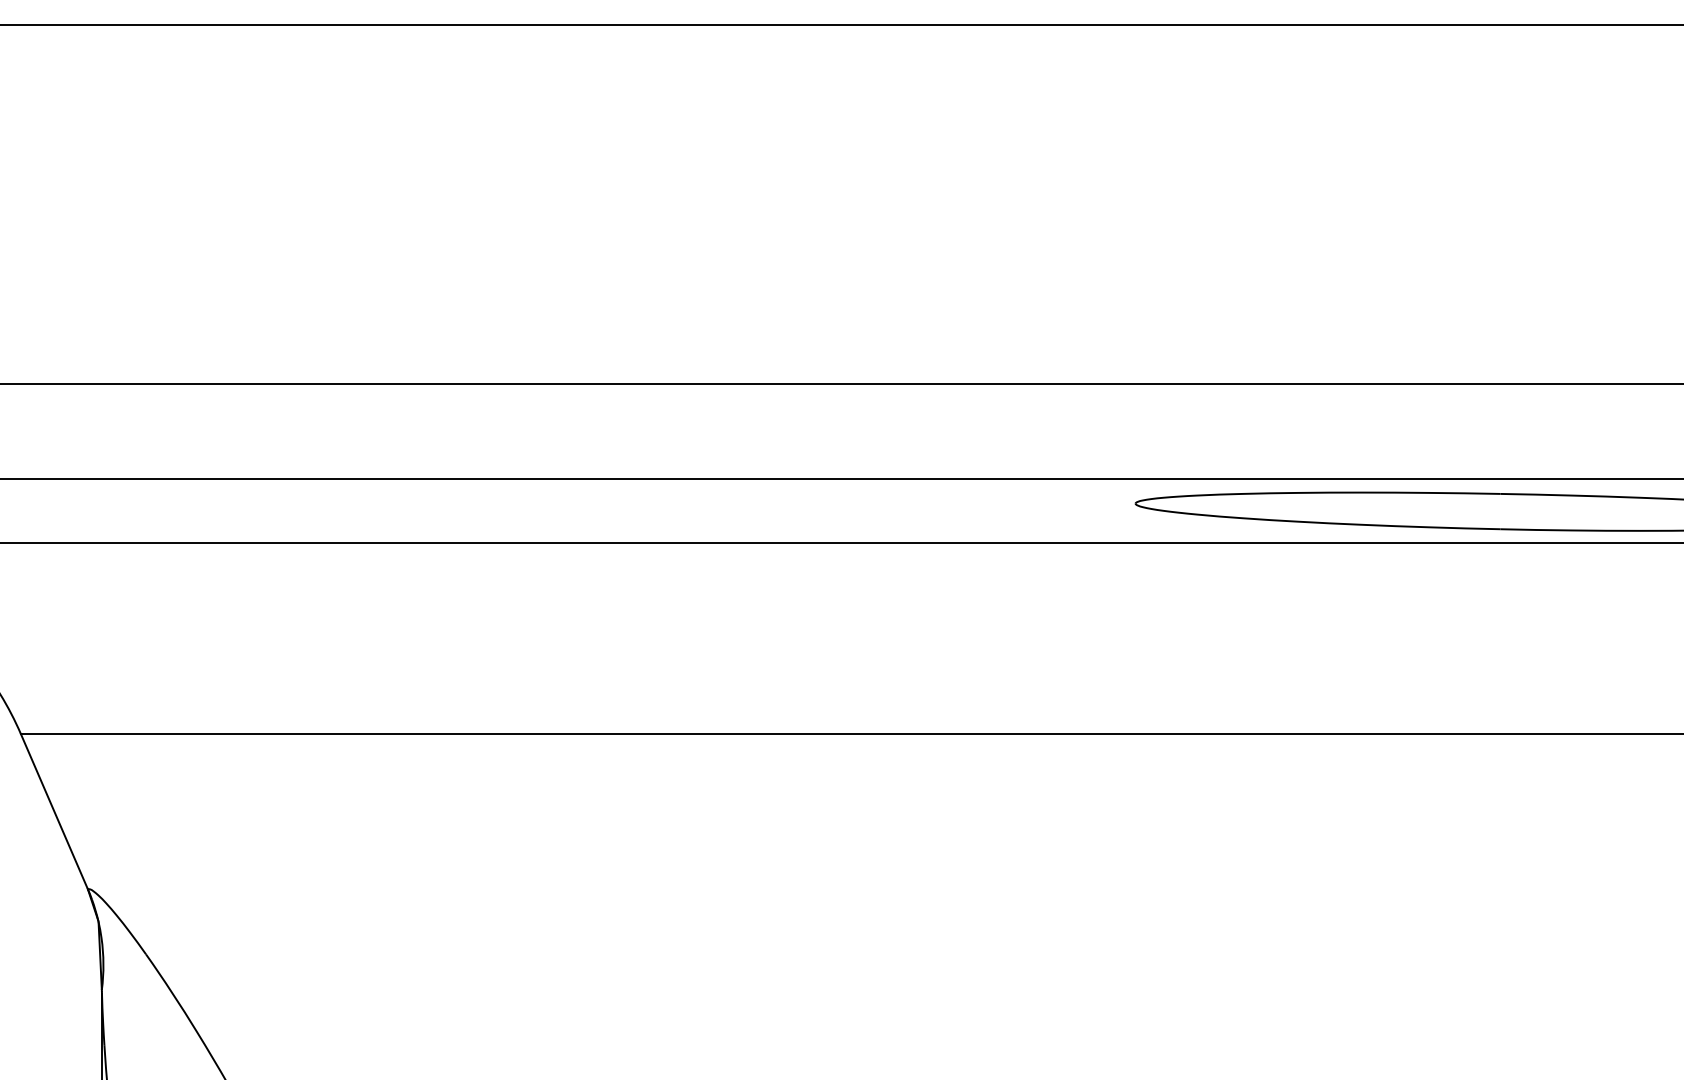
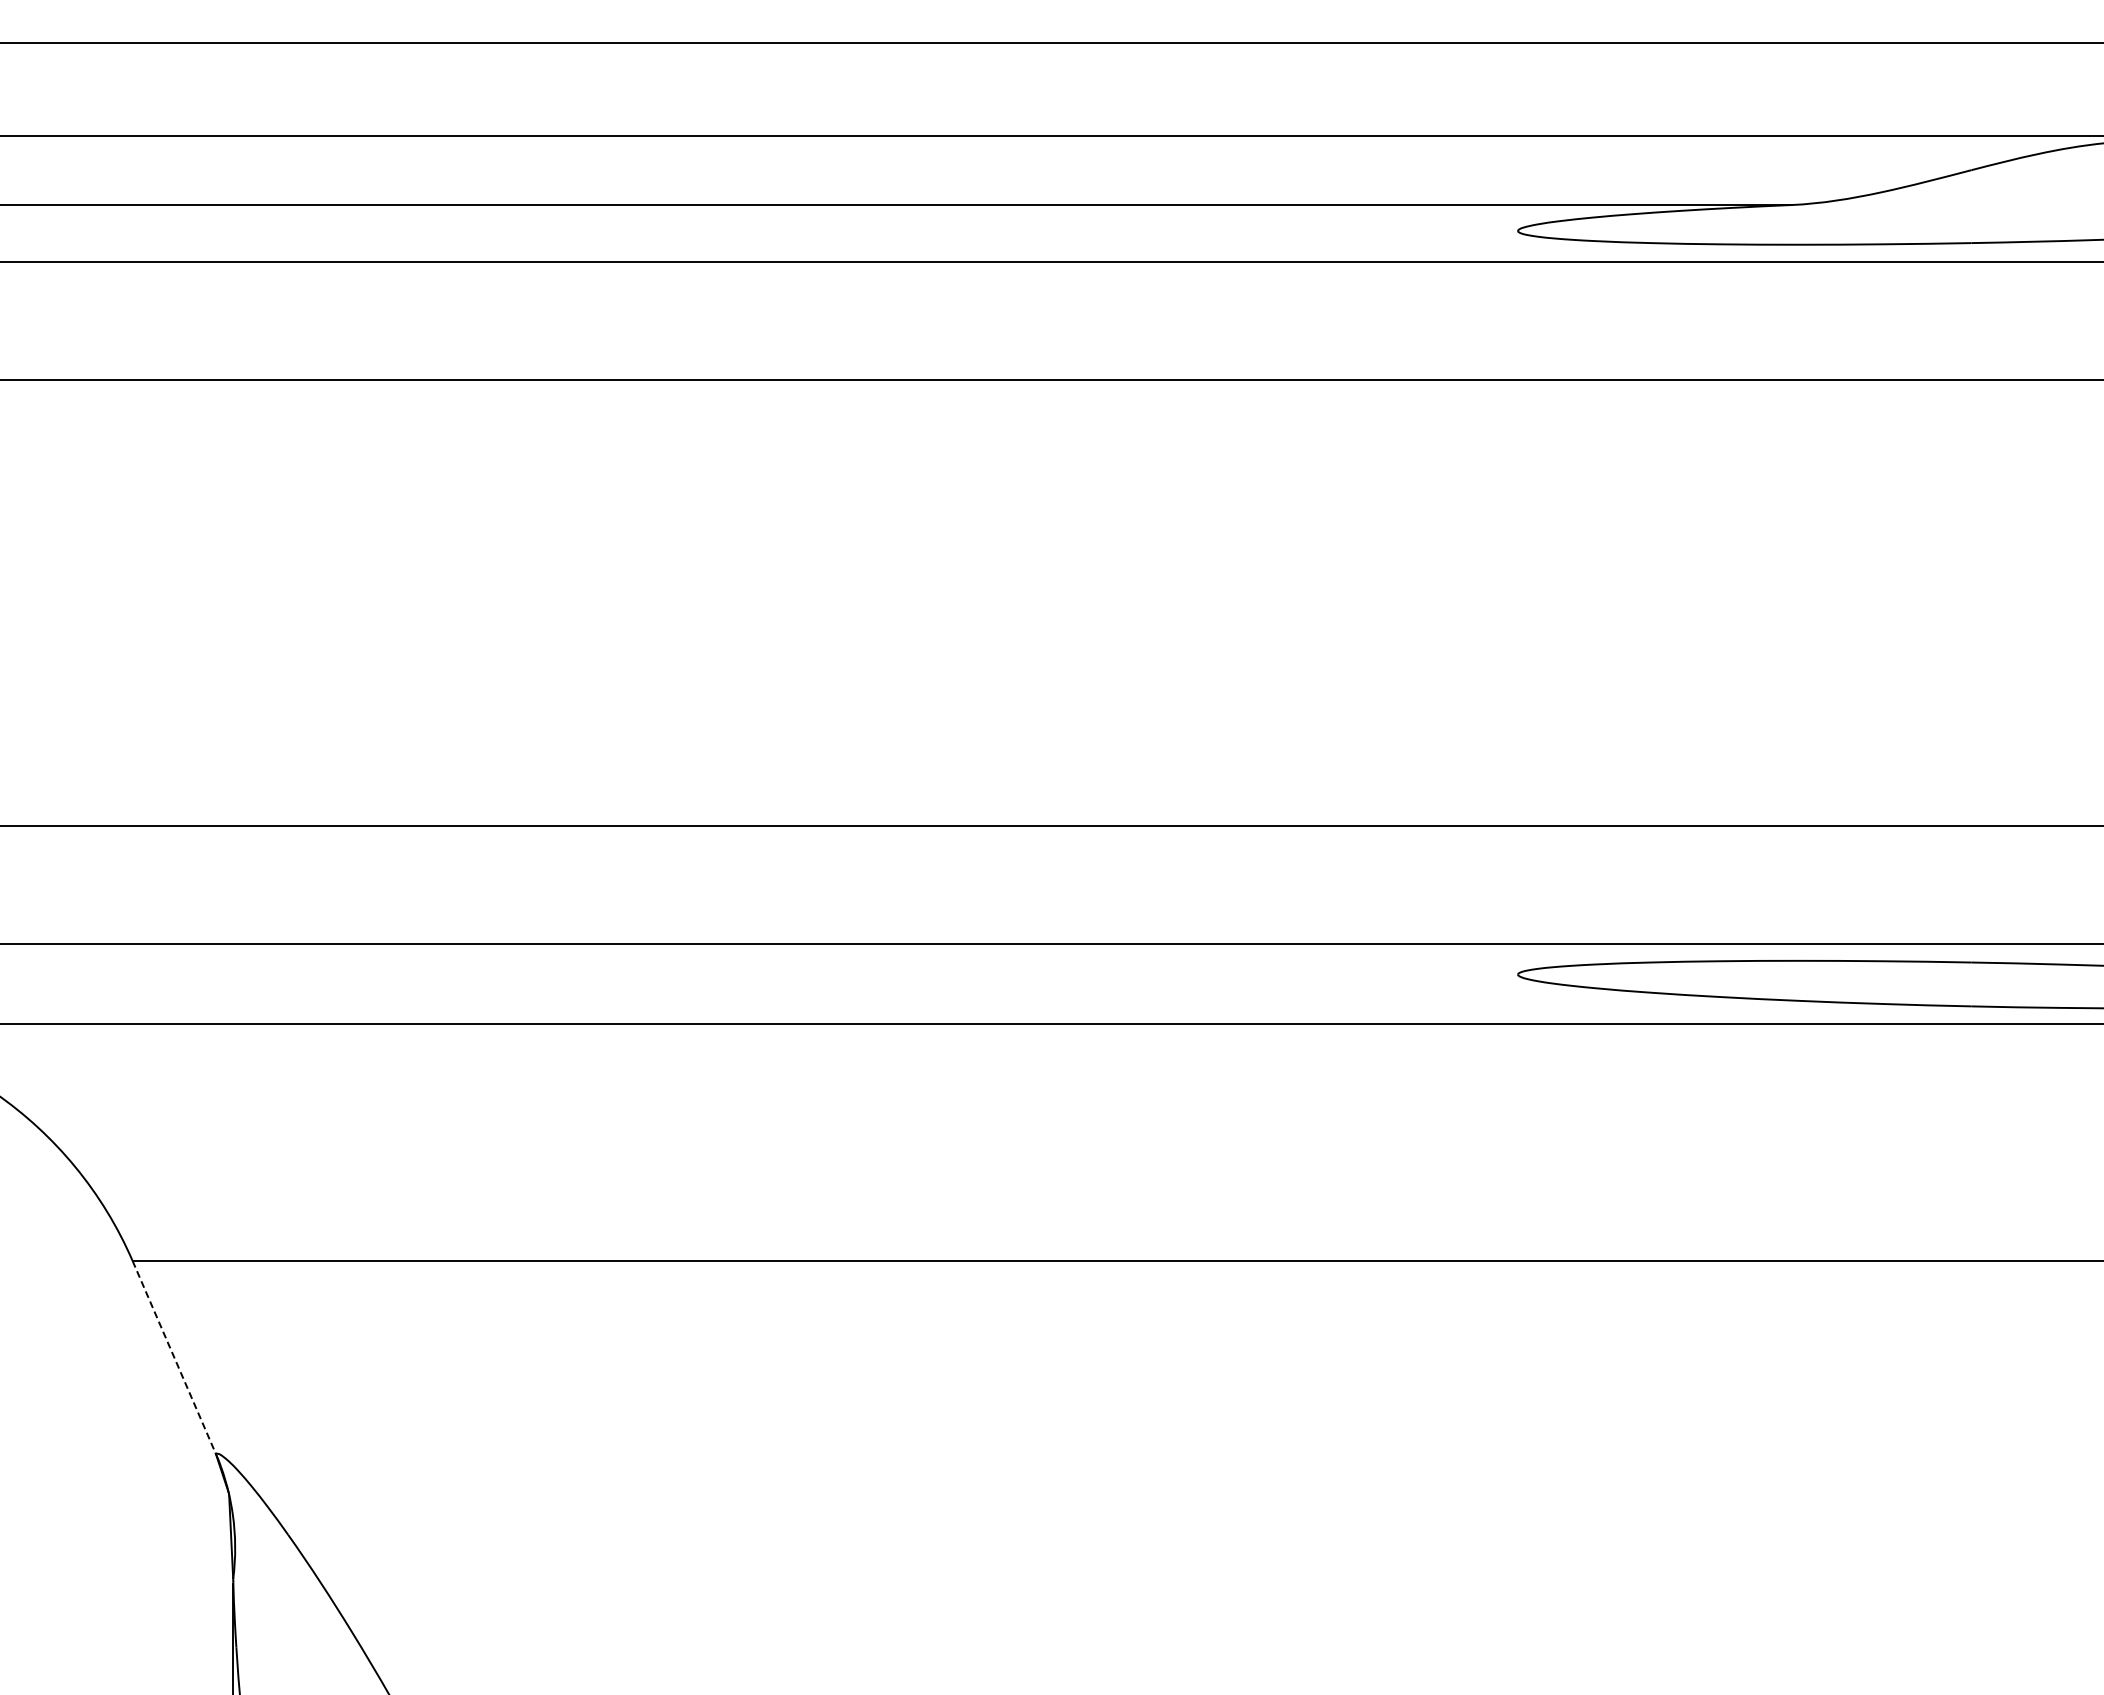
line: (54, 811) -> (174, 1357), solid -> dashed

